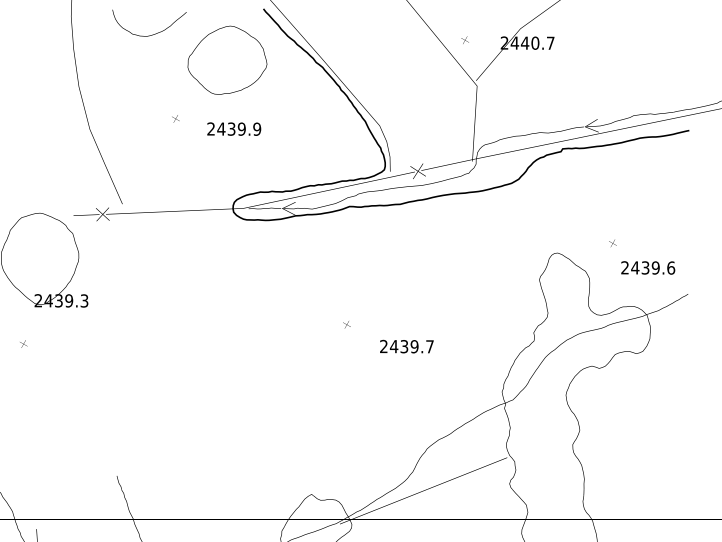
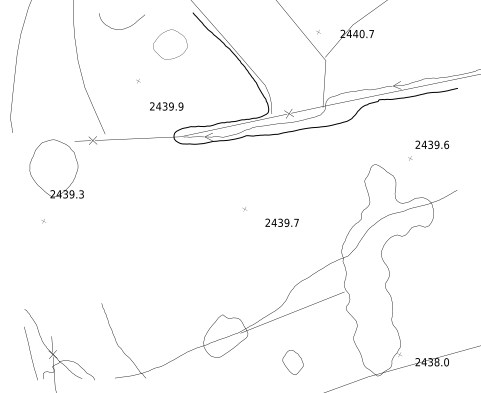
part: (227, 60) -> (170, 44), size x0.7
text: (233, 129) -> (166, 106), moved
text: (648, 267) -> (432, 144), moved

